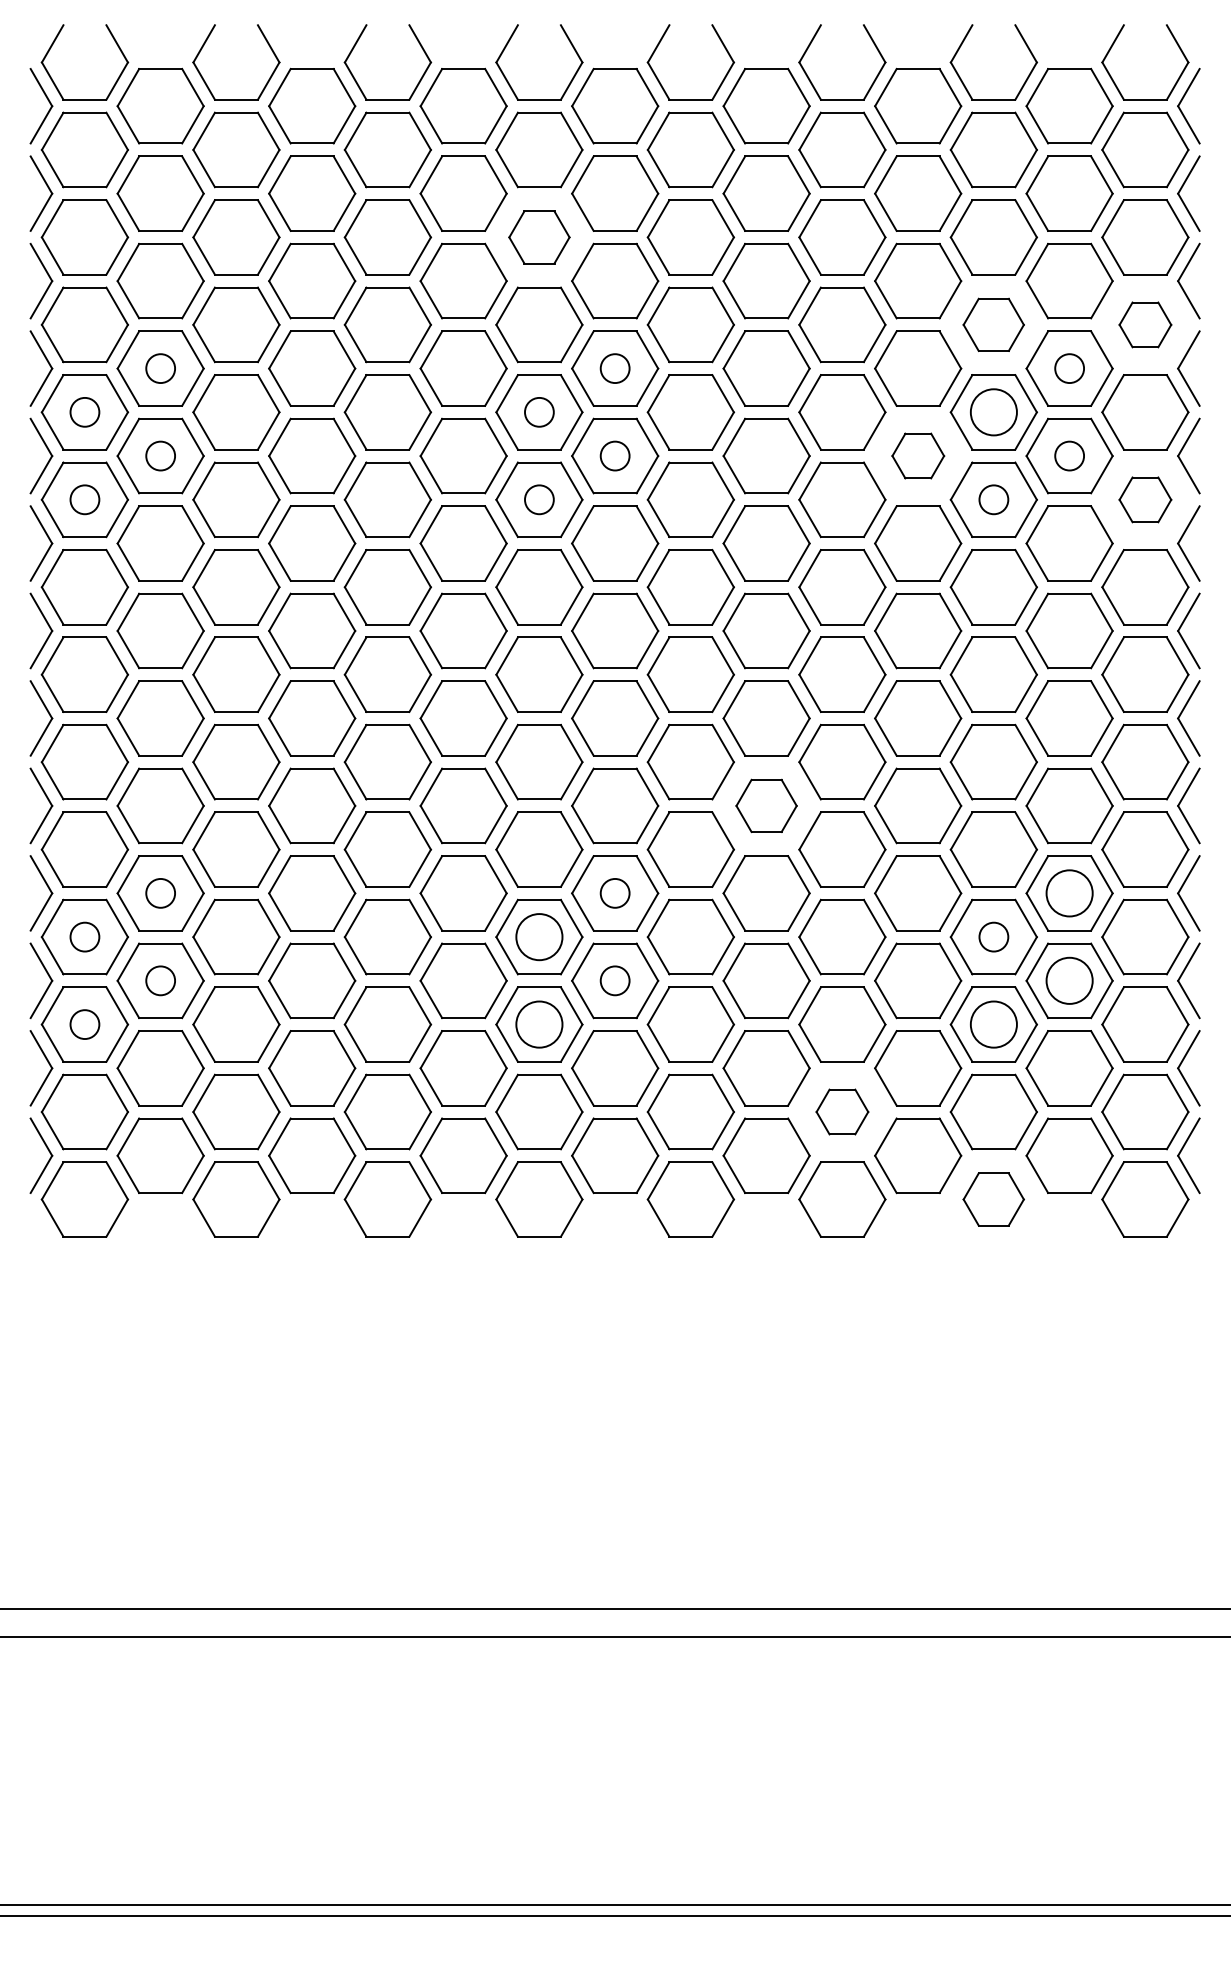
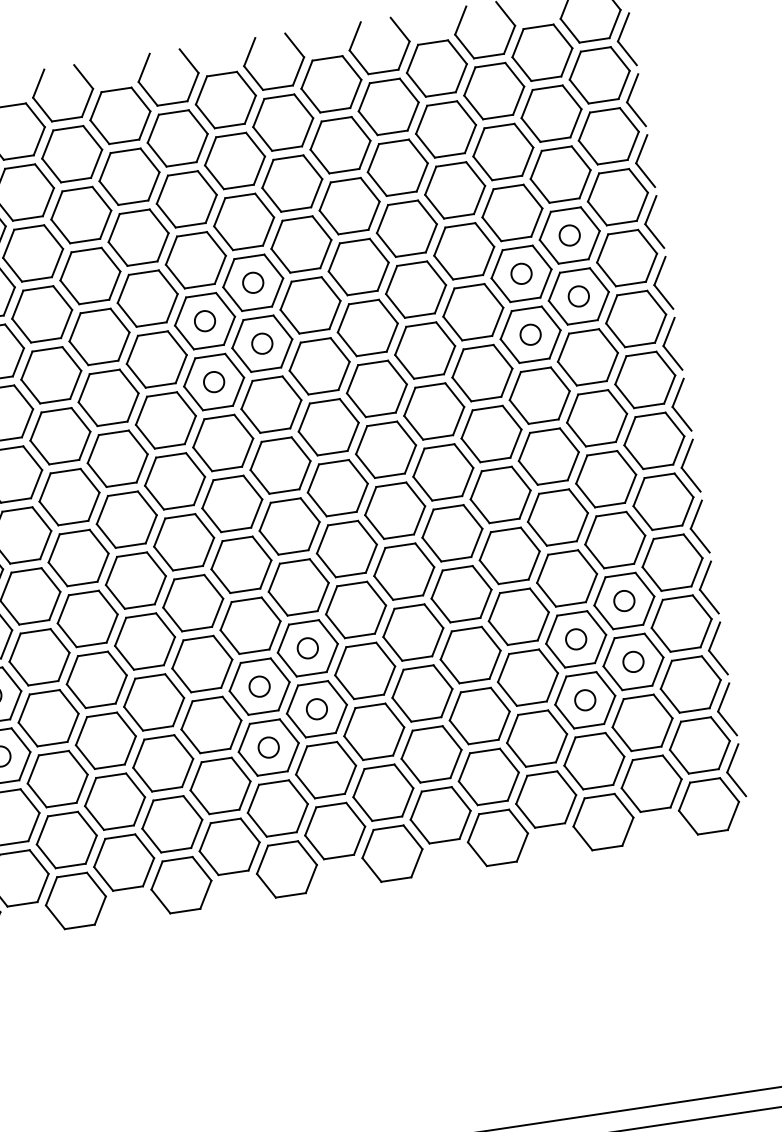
part: (539, 237) -> (186, 199), size x1.43
part: (993, 324) -> (512, 212), size x1.43
part: (1145, 324) -> (618, 196), size x1.67
circle: (993, 411) -> (521, 273), size x0.62
part: (918, 455) -> (473, 311), size x1.67
part: (1145, 499) -> (636, 318), size x1.67
part: (766, 805) -> (404, 571), size x1.43
circle: (1069, 892) -> (624, 600), size x0.62
circle: (539, 936) -> (259, 686), size x0.62
circle: (1069, 980) -> (633, 661), size x0.62
circle: (539, 1024) -> (268, 747), size x0.62
circle: (993, 1024) -> (584, 700), size x0.62
part: (842, 1111) -> (488, 776), size x1.67
part: (993, 1199) -> (603, 822), size x1.43

